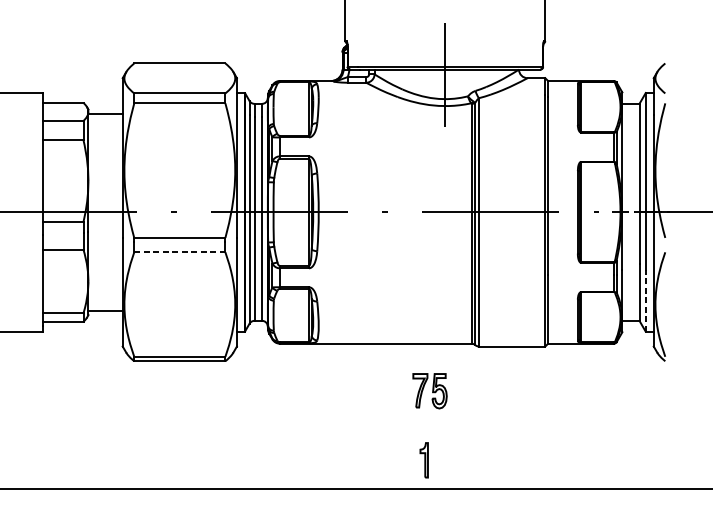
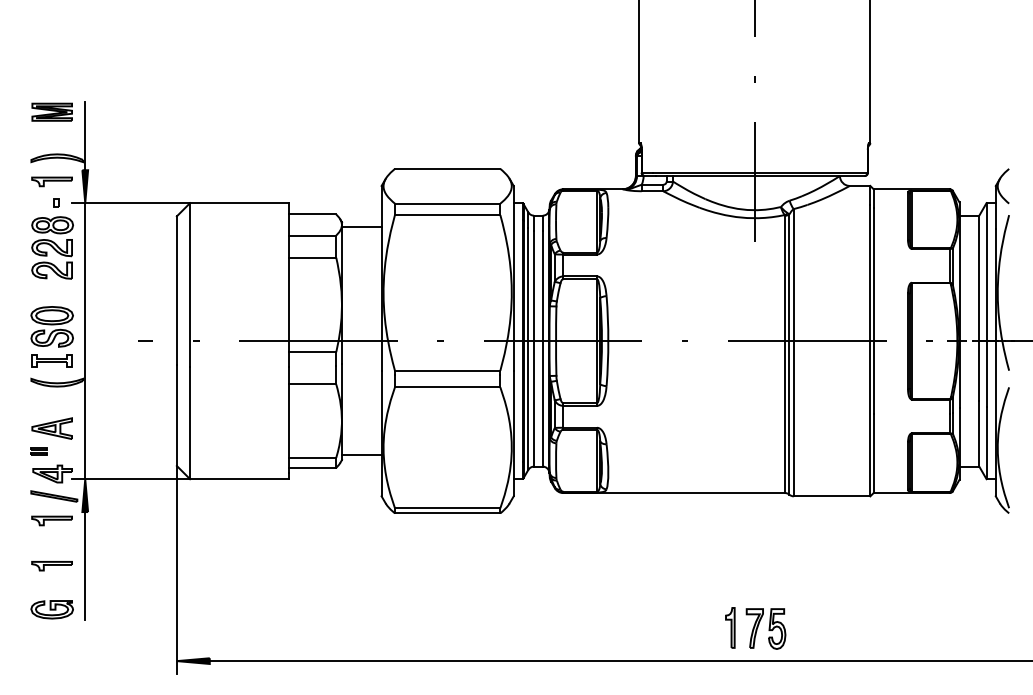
line: (179, 252) -> (447, 387), dashed -> solid
line: (645, 300) -> (986, 443), dashed -> solid
part: (429, 390) -> (765, 628), moved

